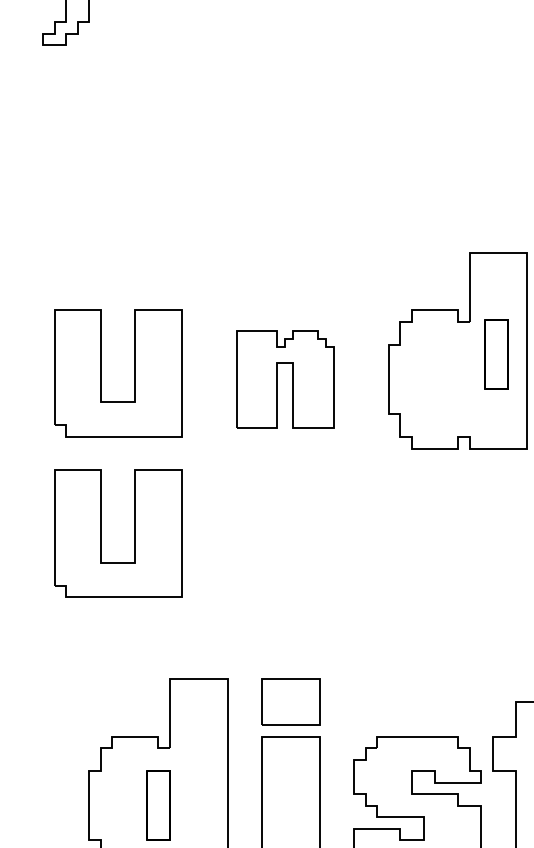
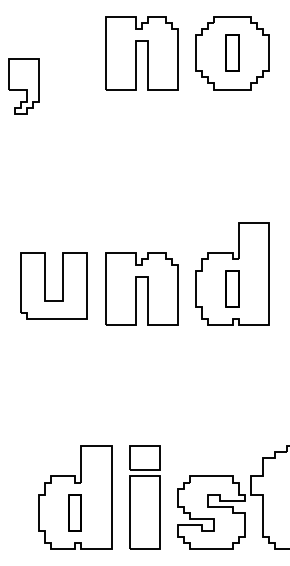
part: (496, 353) -> (232, 288), moved
part: (284, 378) -> (141, 288), size x1.43
part: (101, 532) -> (45, 369), removed

